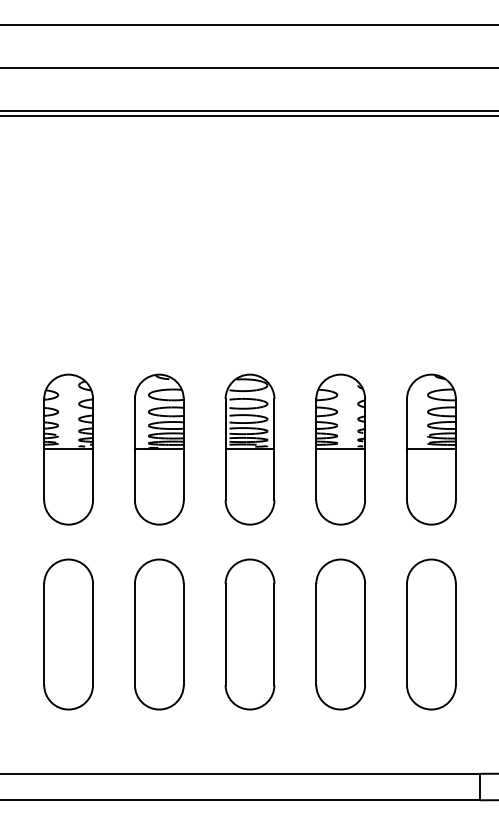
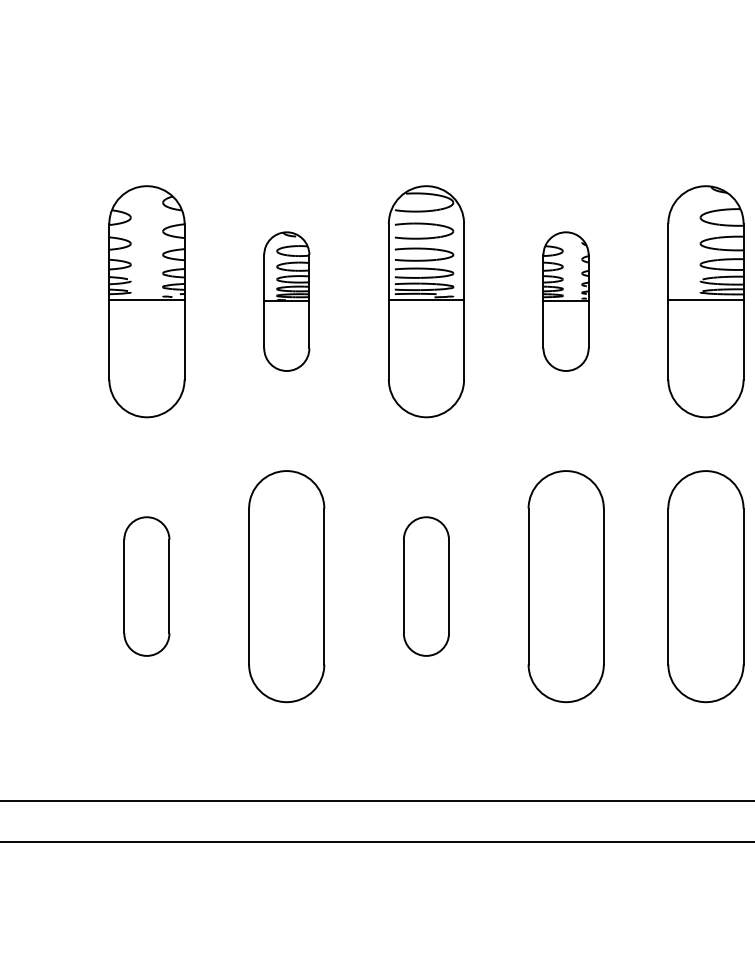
part: (159, 449) -> (286, 301), size x0.6
part: (340, 449) -> (565, 301), size x0.6
part: (68, 634) -> (146, 586), size x0.6
part: (249, 634) -> (425, 586), size x0.6

